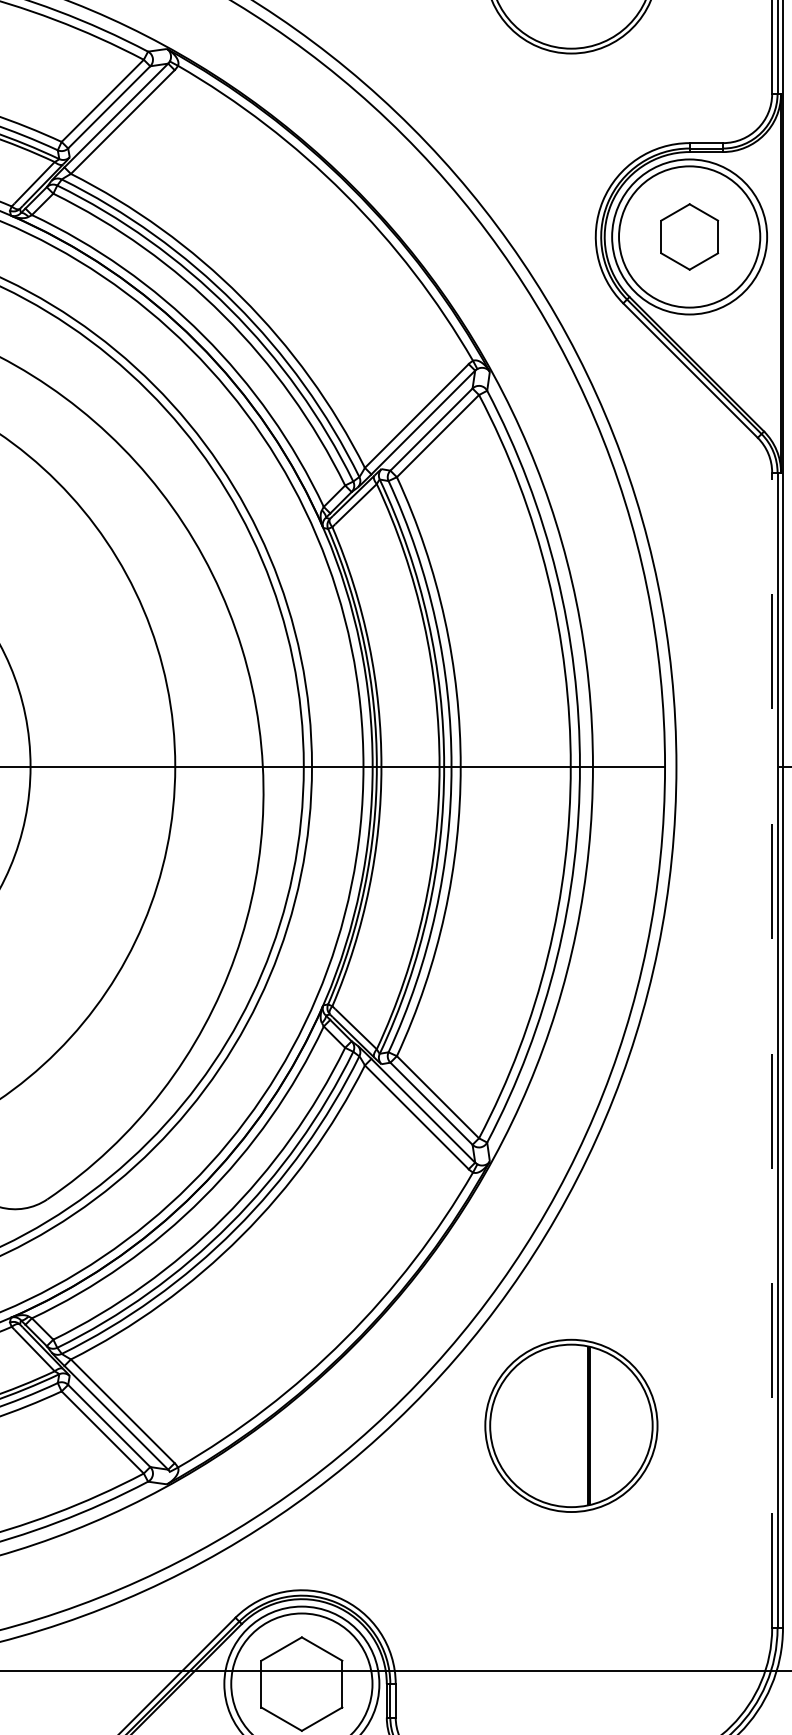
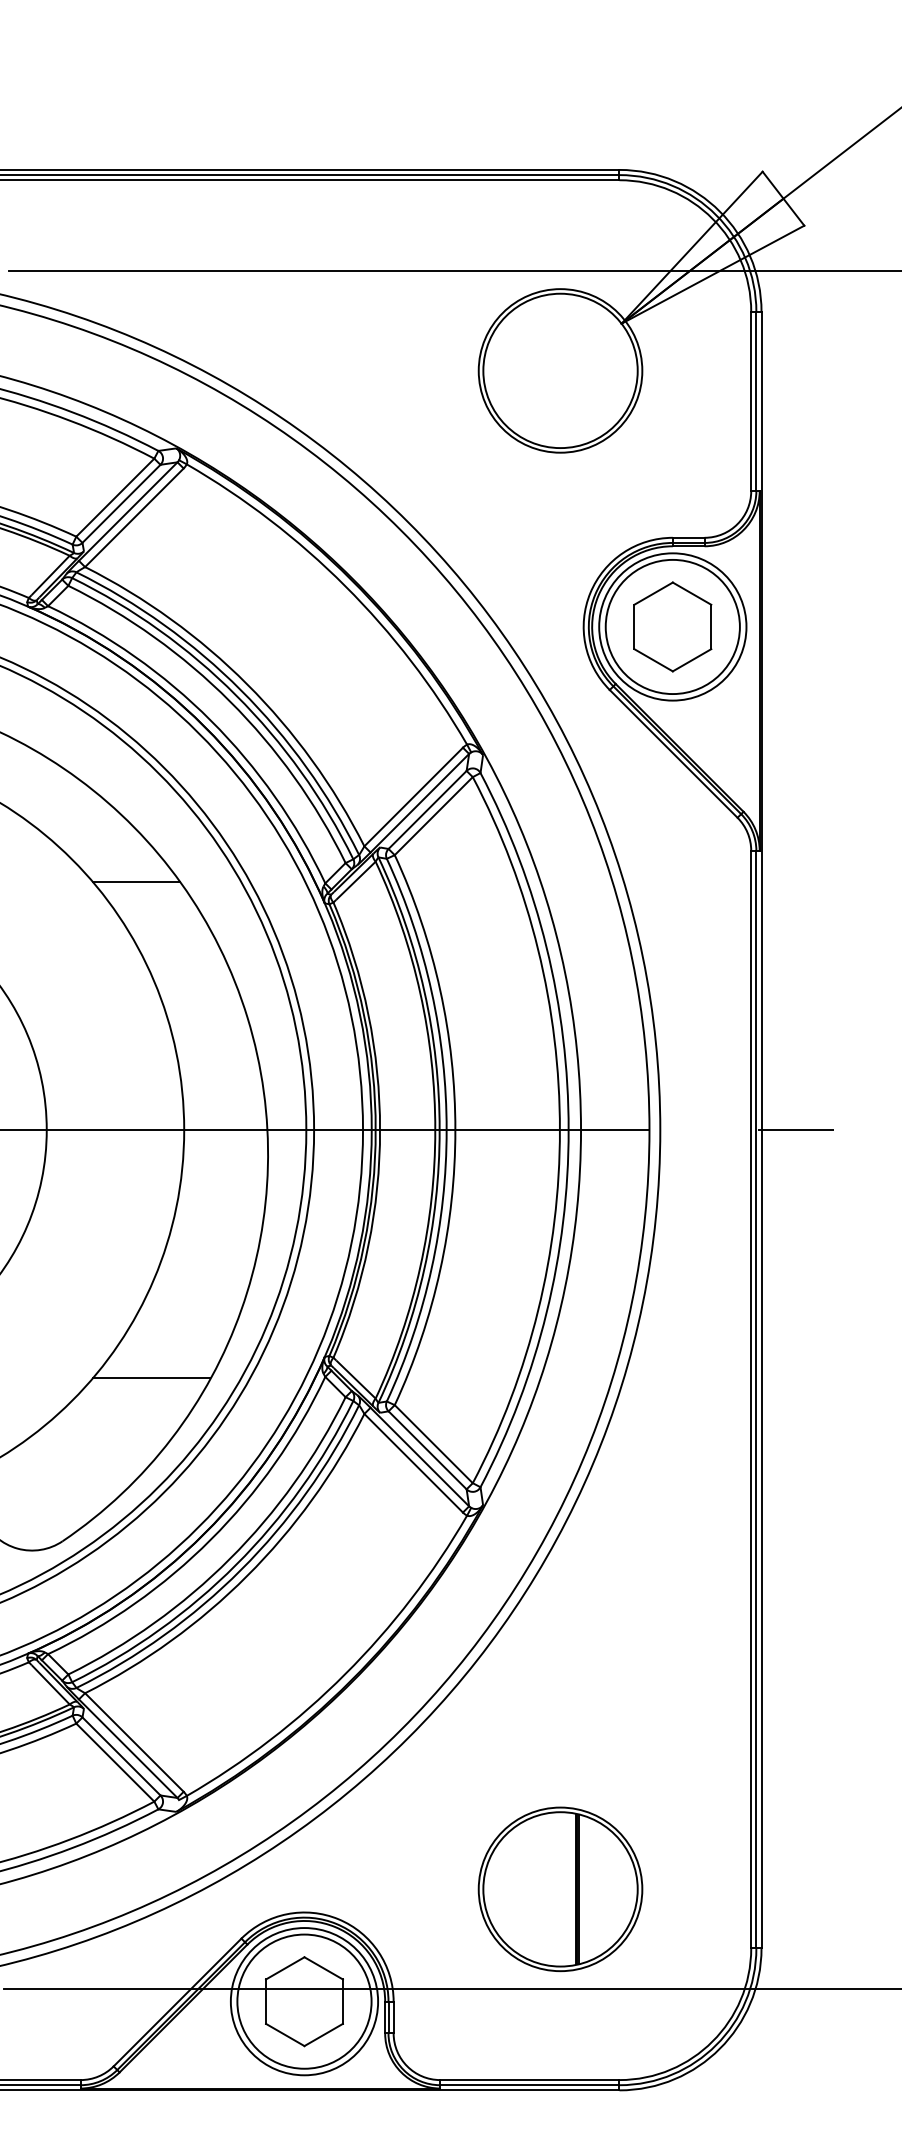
part: (689, 236) -> (672, 626), size x1.43
line: (123, 504) -> (135, 881), added
line: (139, 1028) -> (150, 1378), added
line: (772, 1050) -> (751, 1399), dashed -> solid
part: (571, 1426) -> (560, 1889), moved

